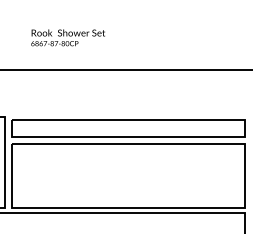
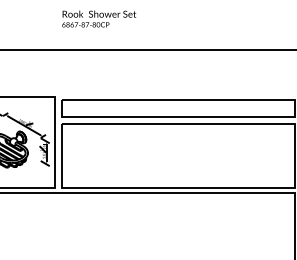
text: (68, 37) -> (99, 18), moved

